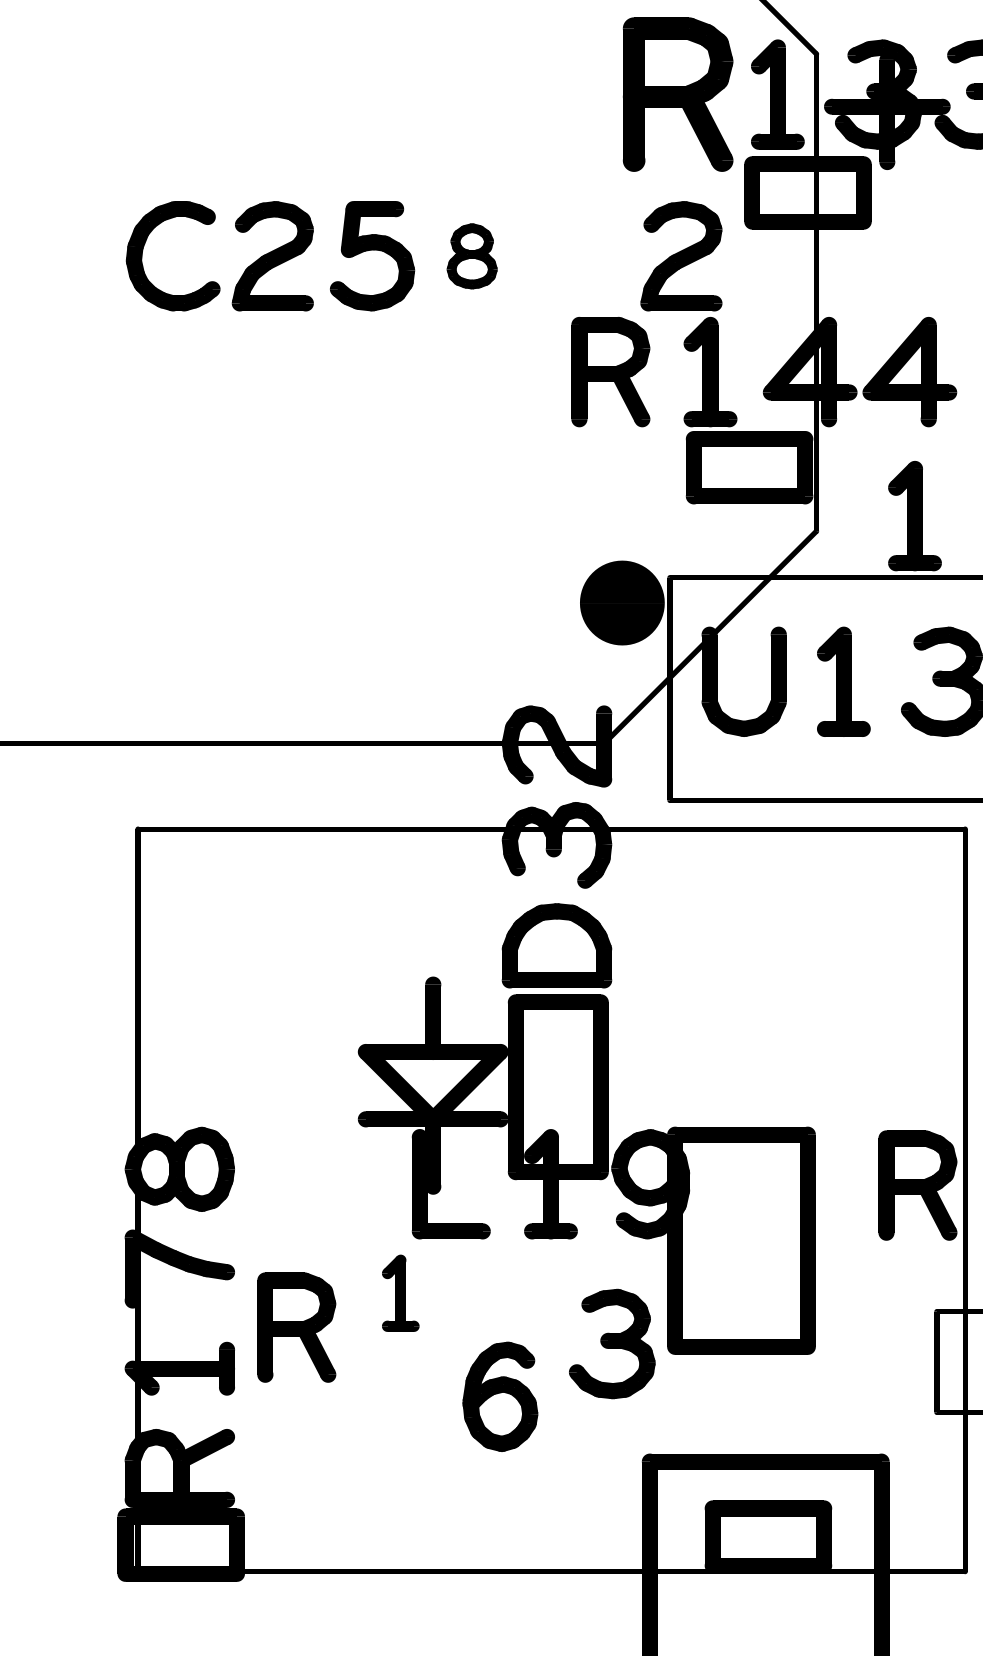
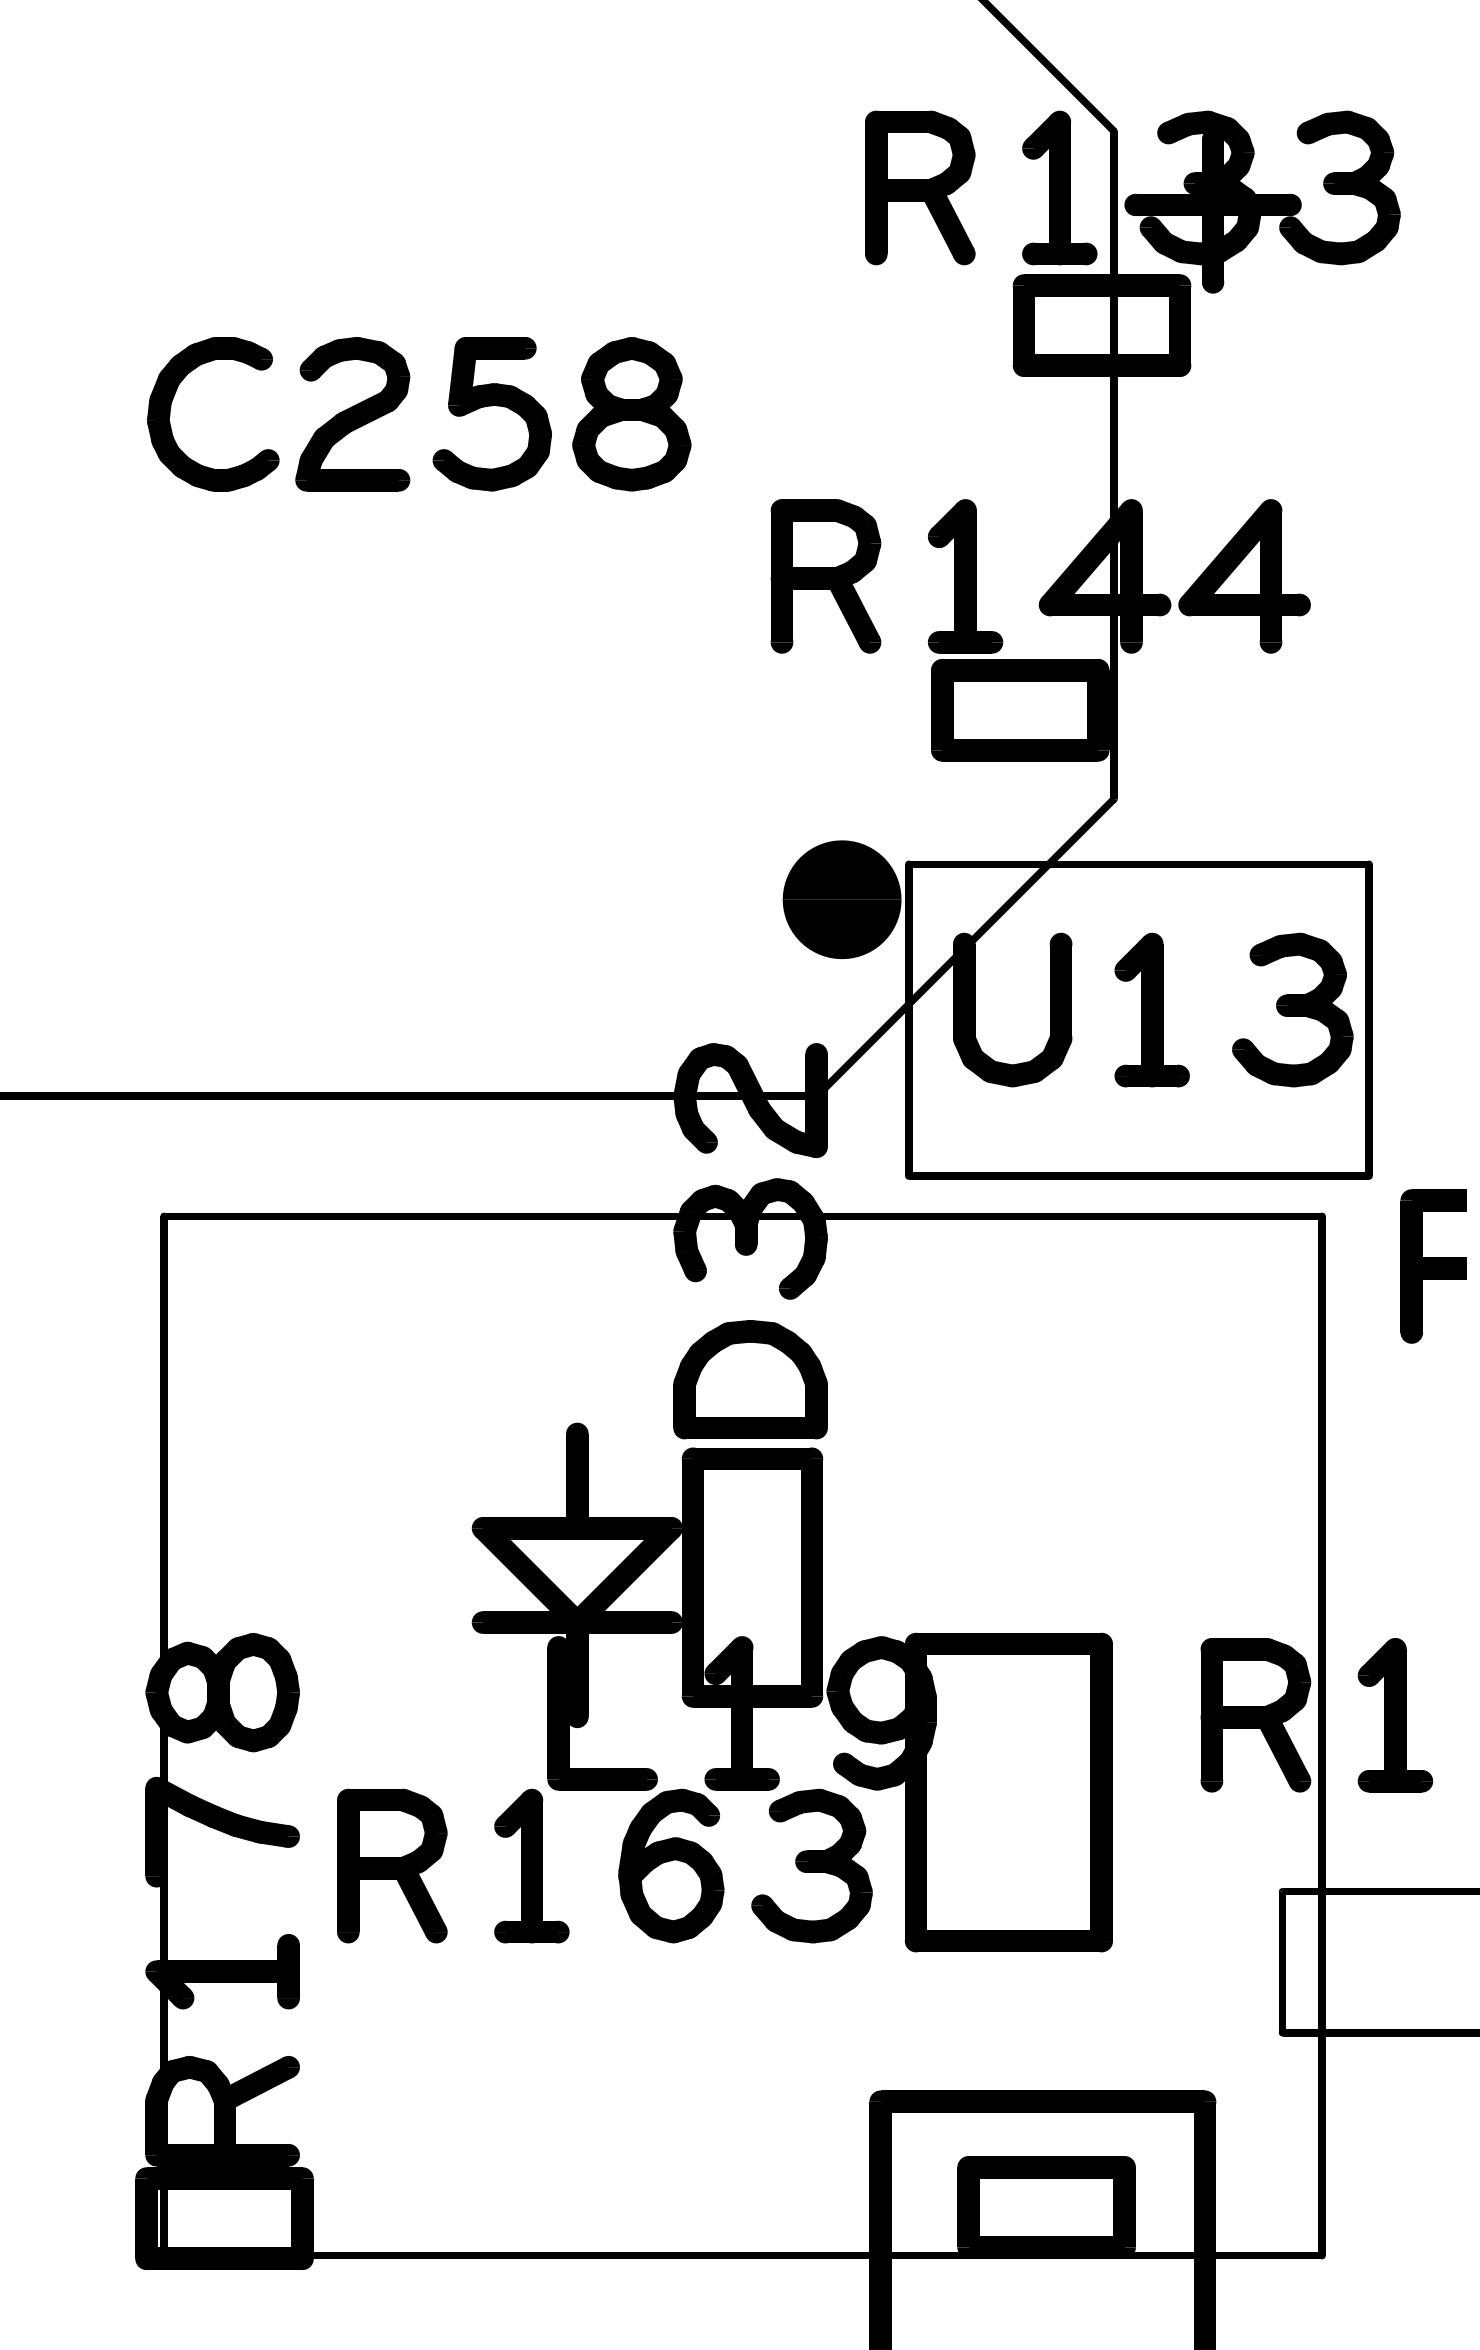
part: (678, 94) -> (920, 187), size x0.71
part: (471, 256) -> (631, 414), size x1.67
part: (681, 256) -> (924, 414), removed
part: (914, 515) -> (1251, 777), removed
part: (400, 1292) -> (531, 1865), size x1.43
part: (296, 1327) -> (392, 1865), moved
part: (611, 1343) -> (811, 1865), moved
part: (500, 1396) -> (671, 1865), moved

